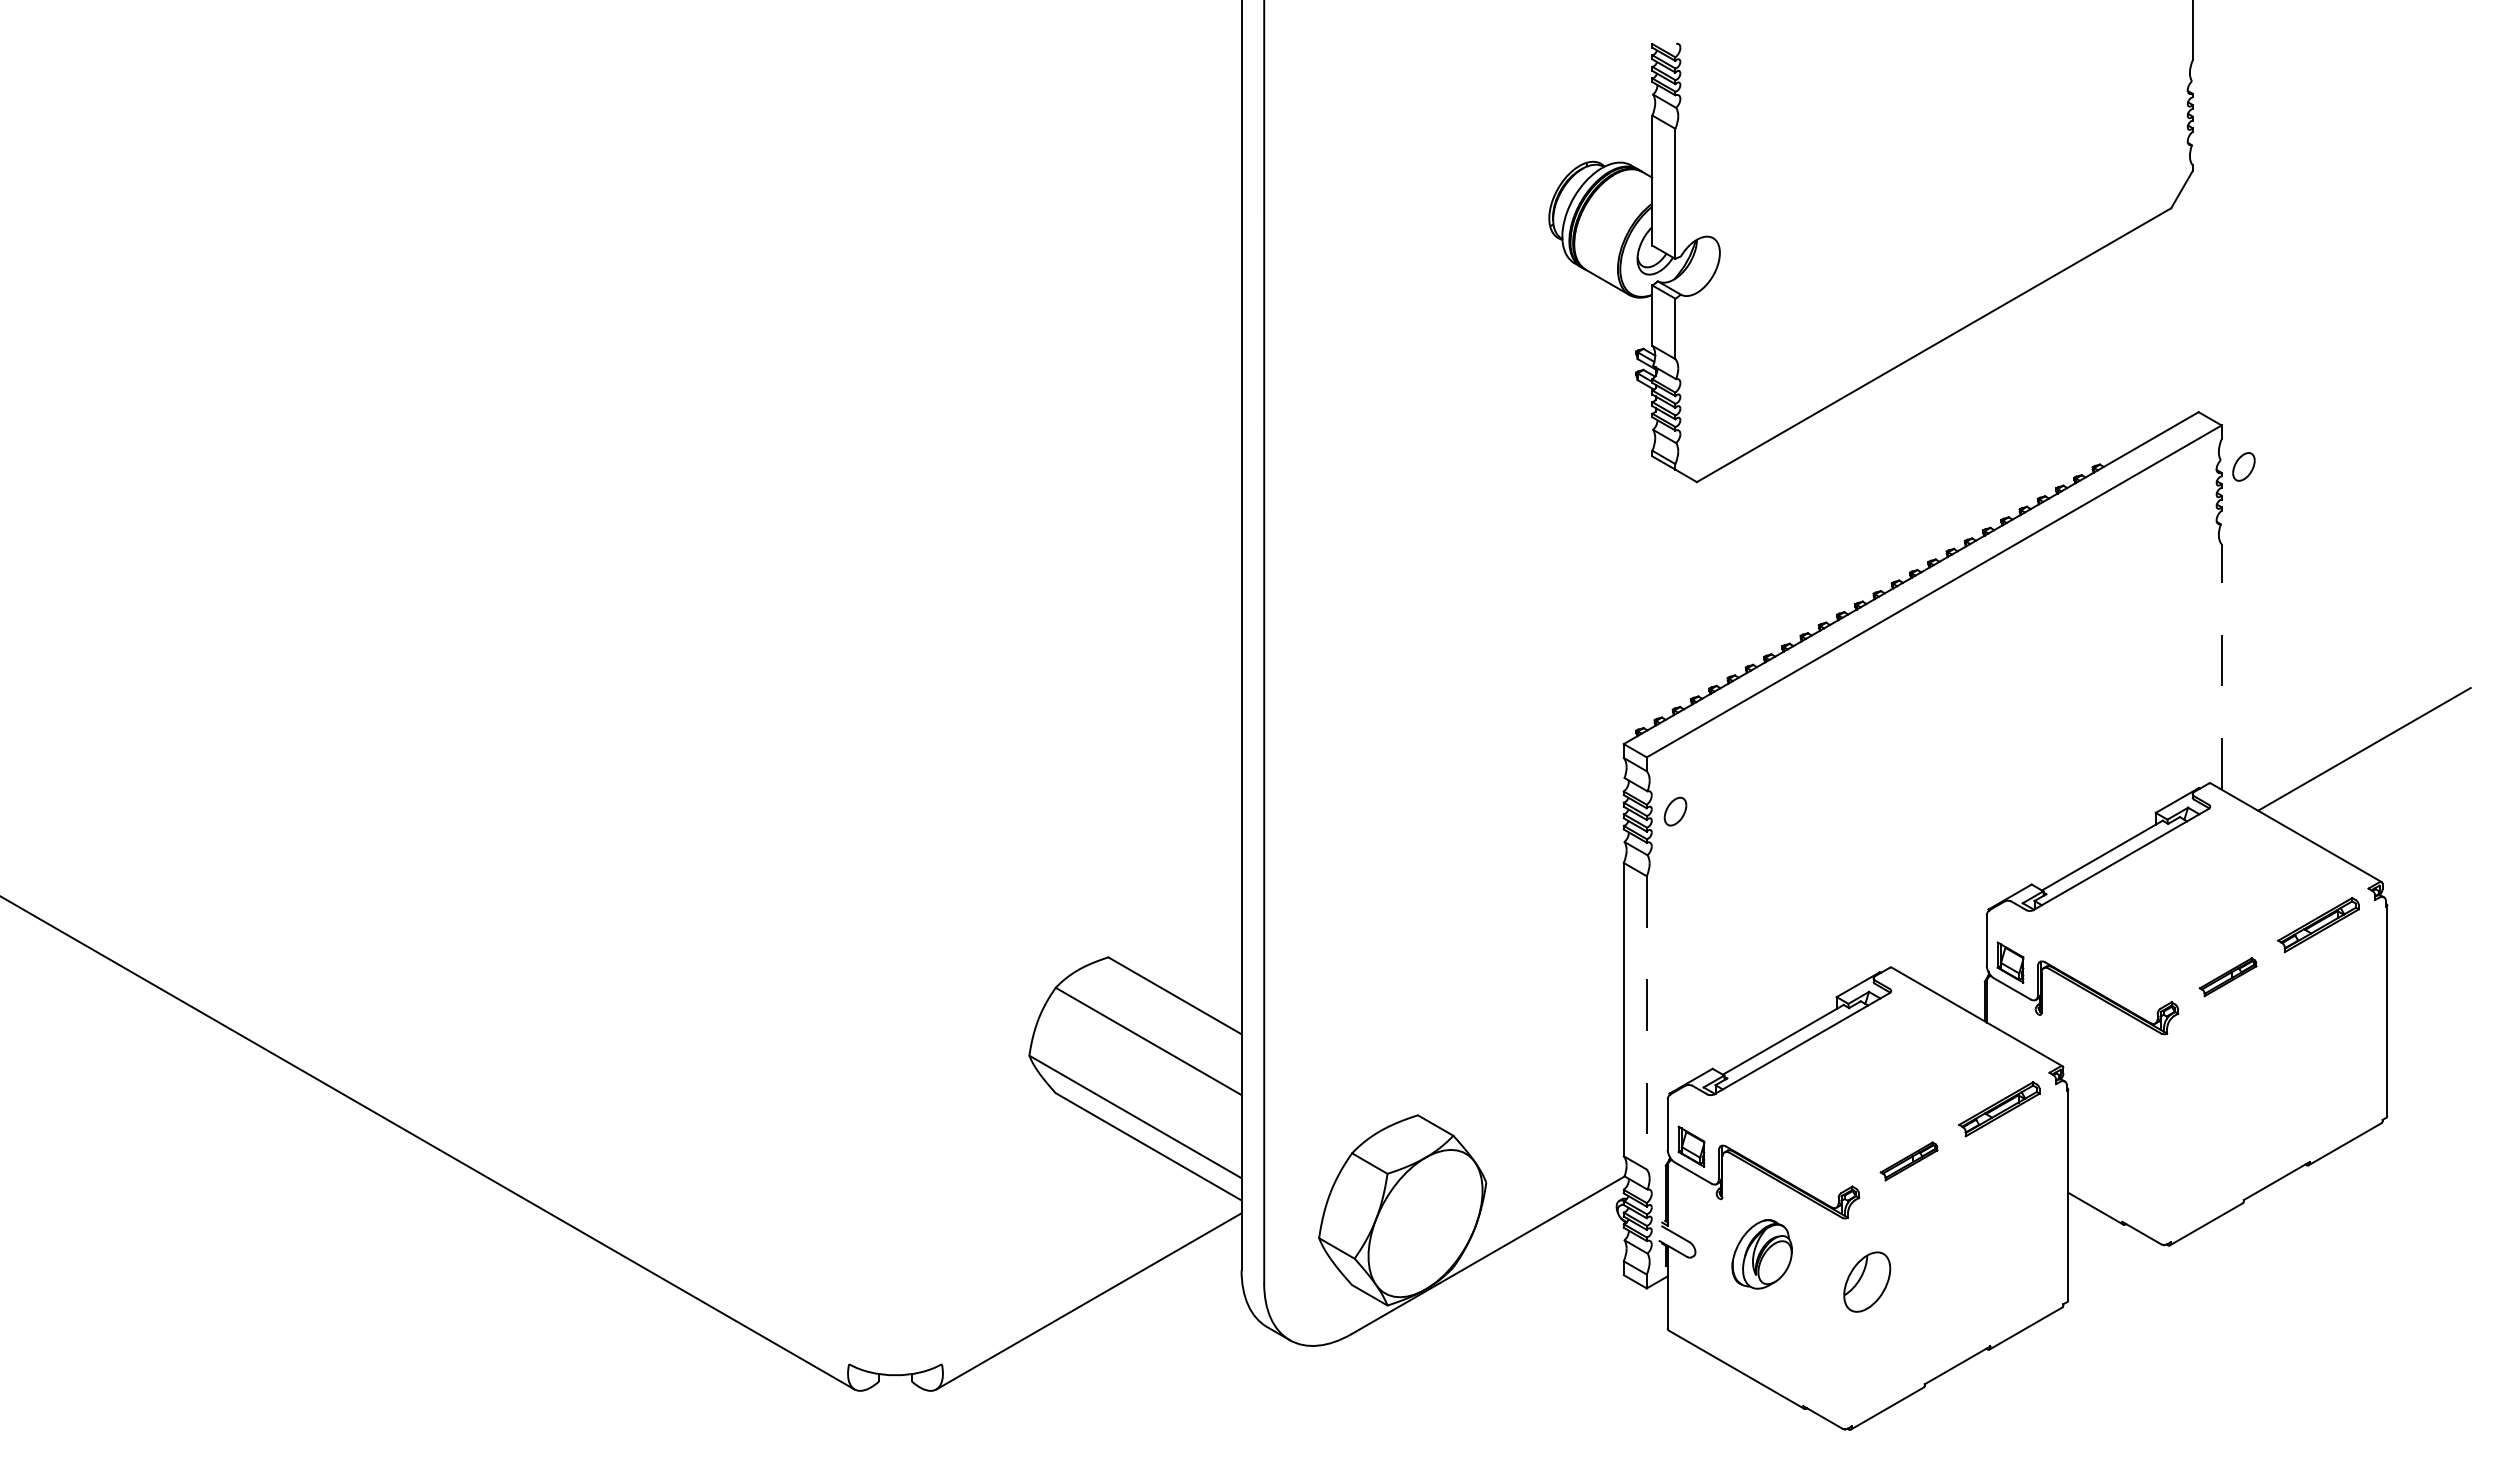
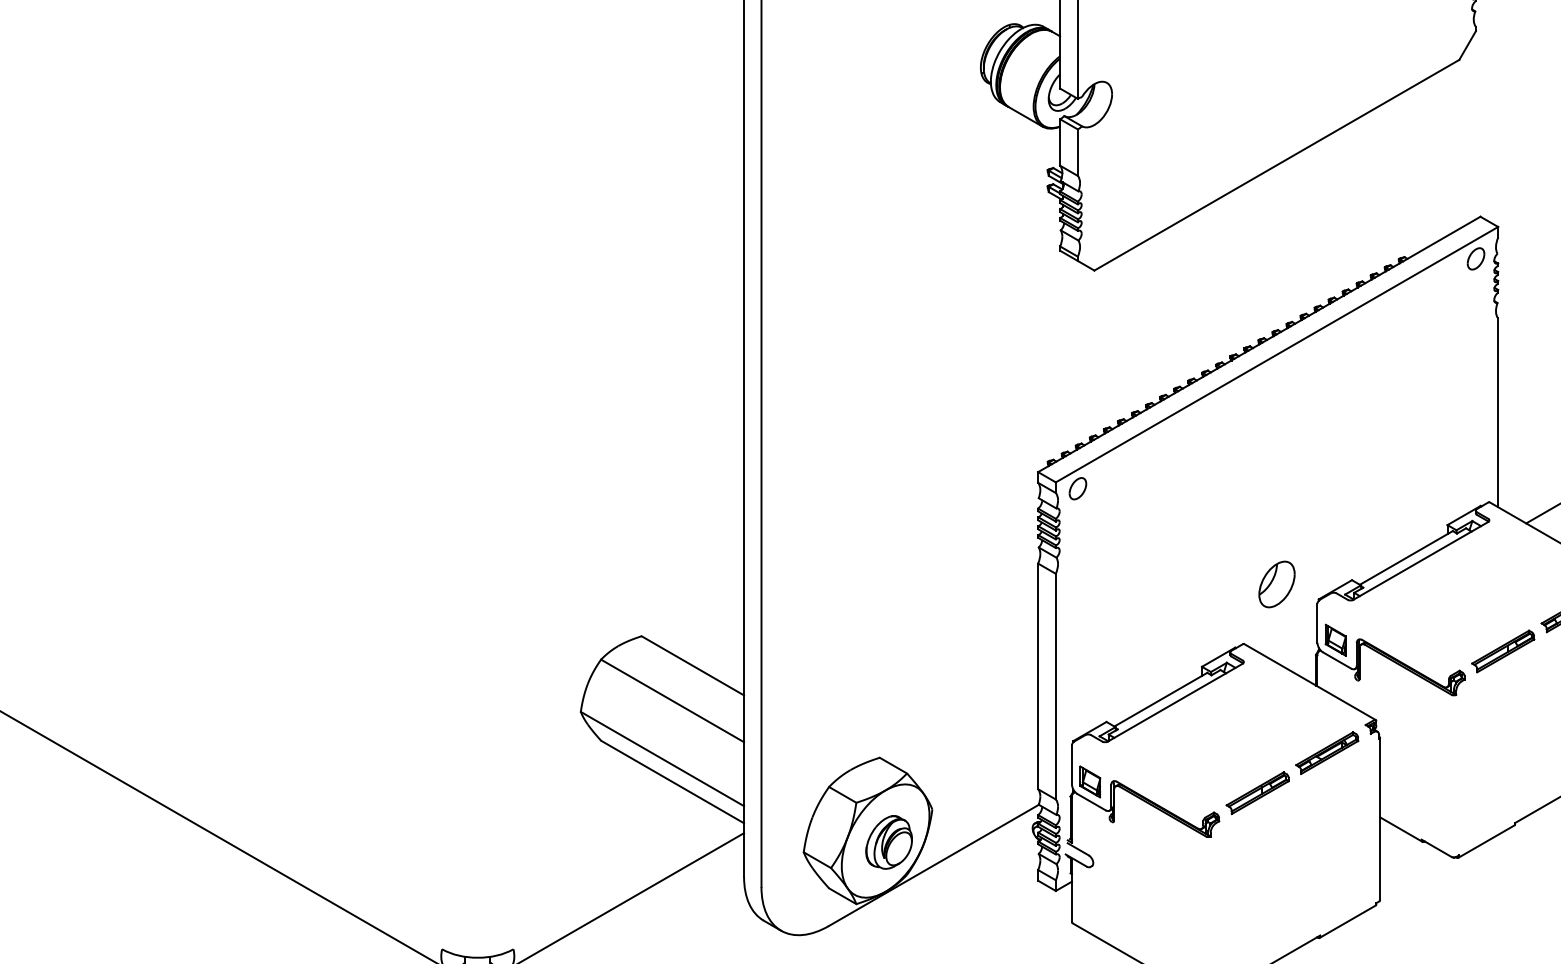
part: (2243, 466) -> (1475, 258), moved
line: (2221, 667) -> (1498, 413), dashed -> solid
part: (1675, 811) -> (1077, 488), moved
part: (2227, 977) -> (1502, 651), size x1.43
line: (1646, 1022) -> (1055, 686), dashed -> solid
part: (1908, 1161) -> (1257, 793), size x1.43
part: (1761, 1254) -> (888, 842), moved
part: (1867, 1281) -> (1277, 584), moved

